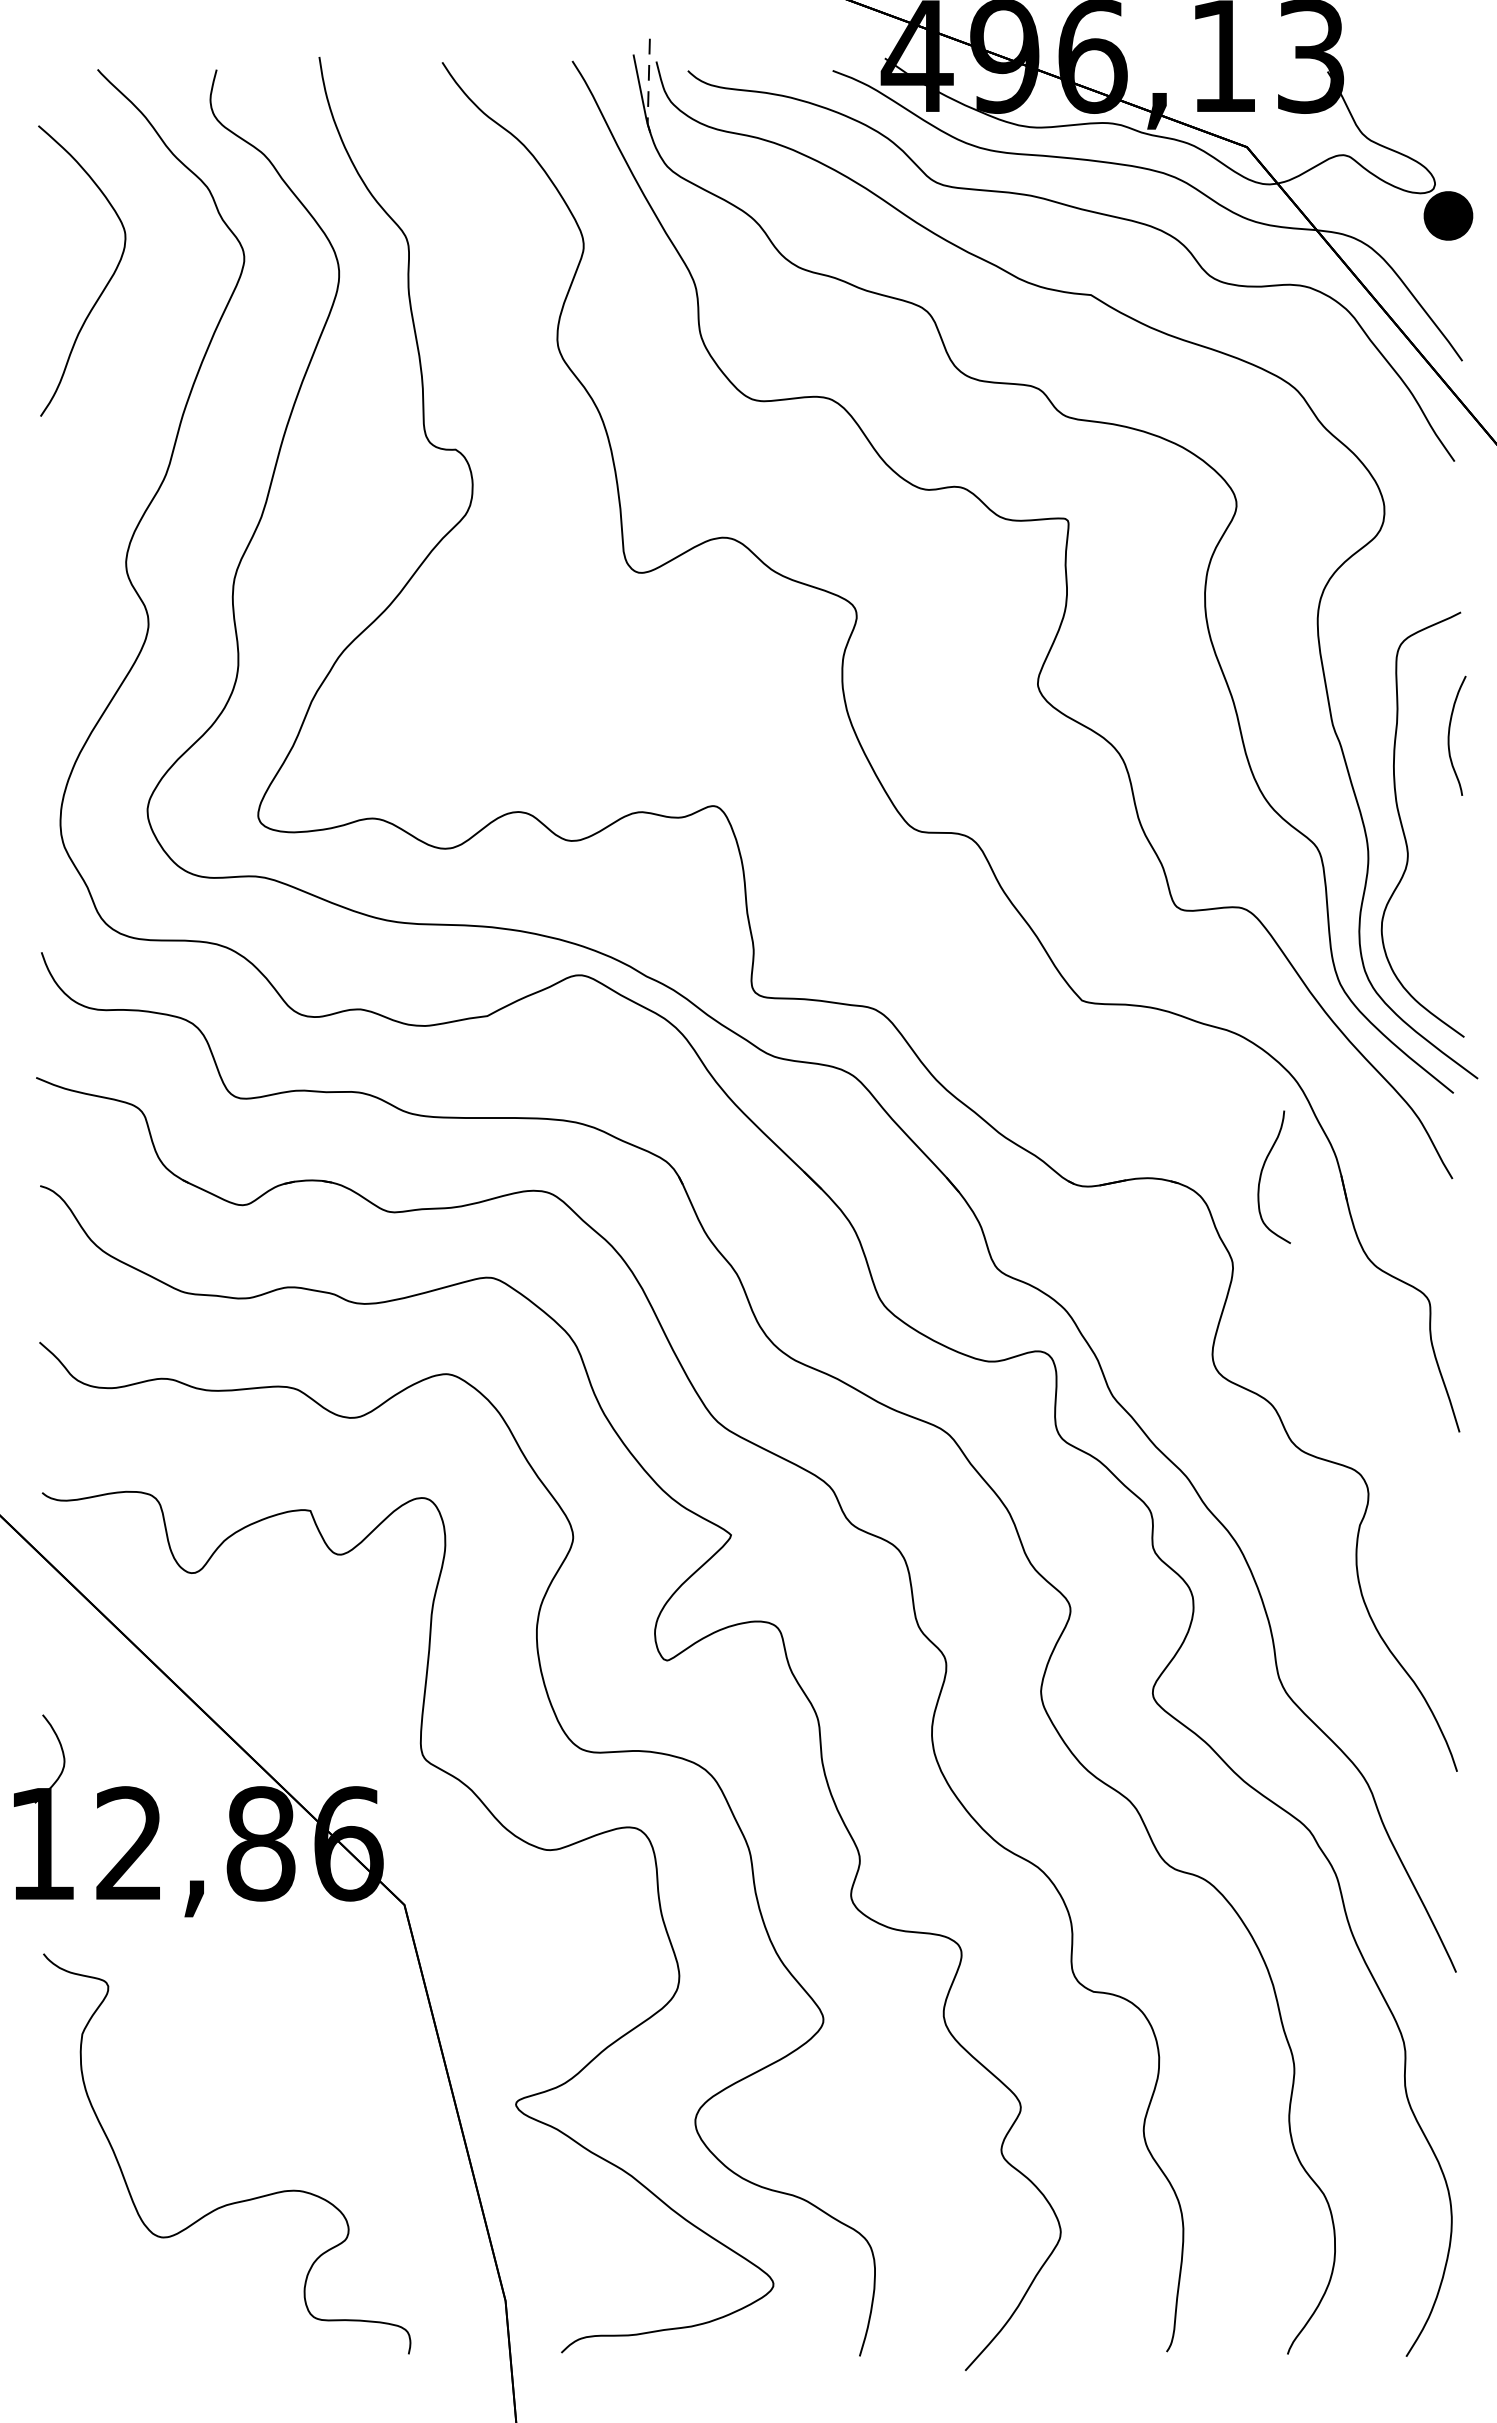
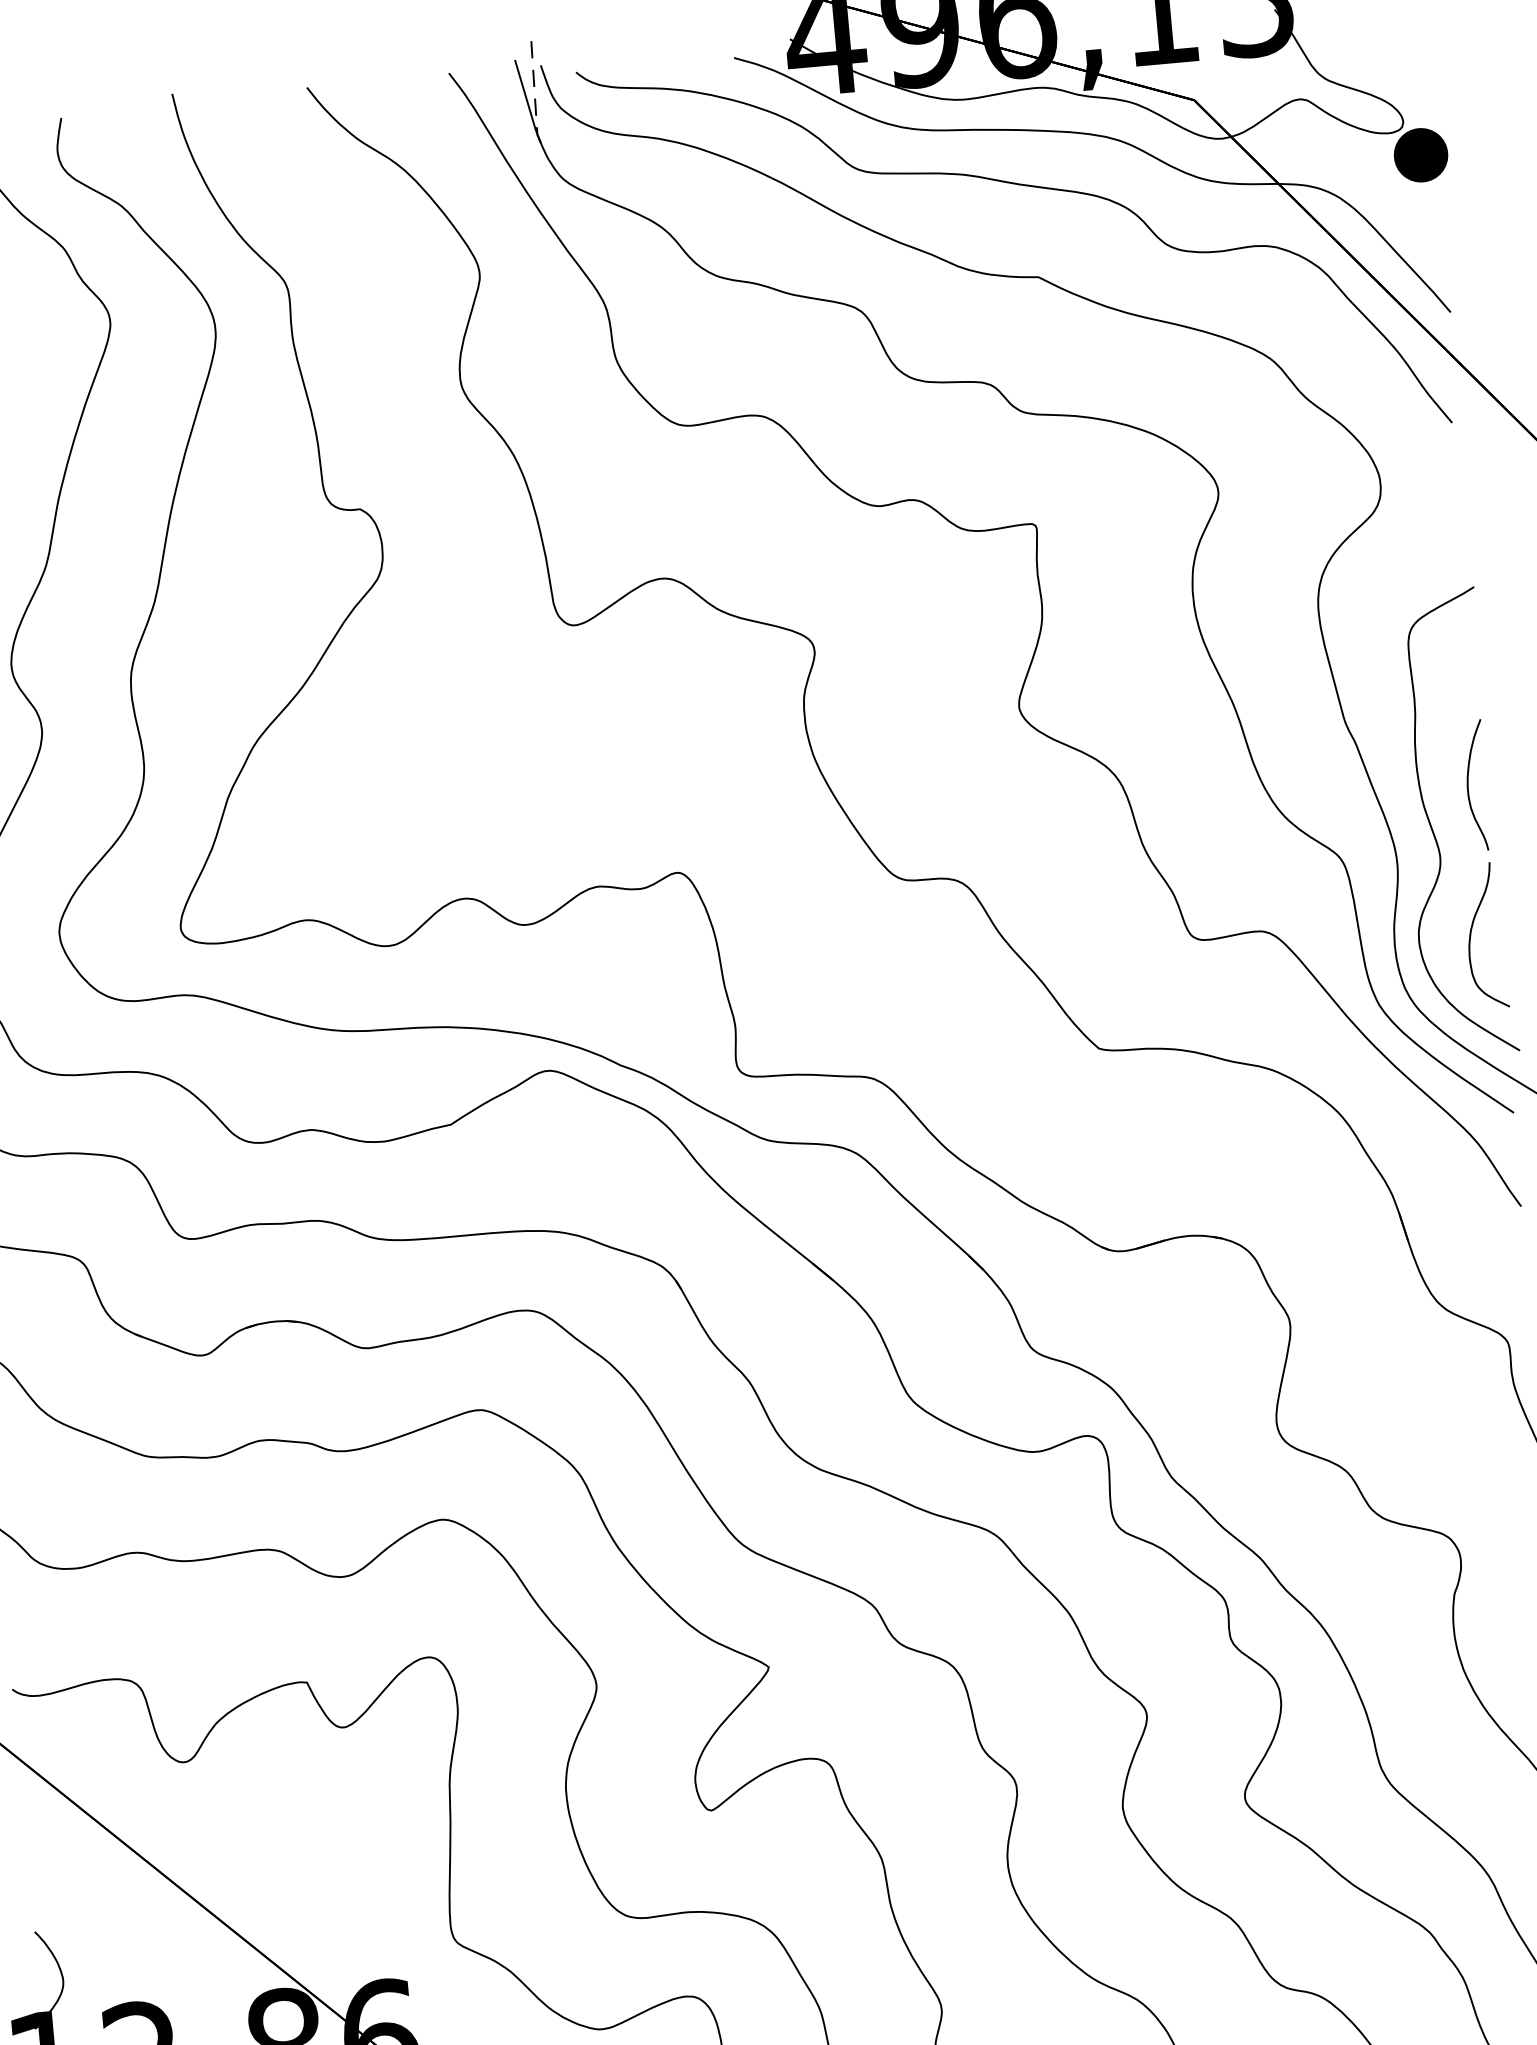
curve: (1449, 735) -> (1468, 785), moved
curve: (1262, 1173) -> (1472, 933), moved

